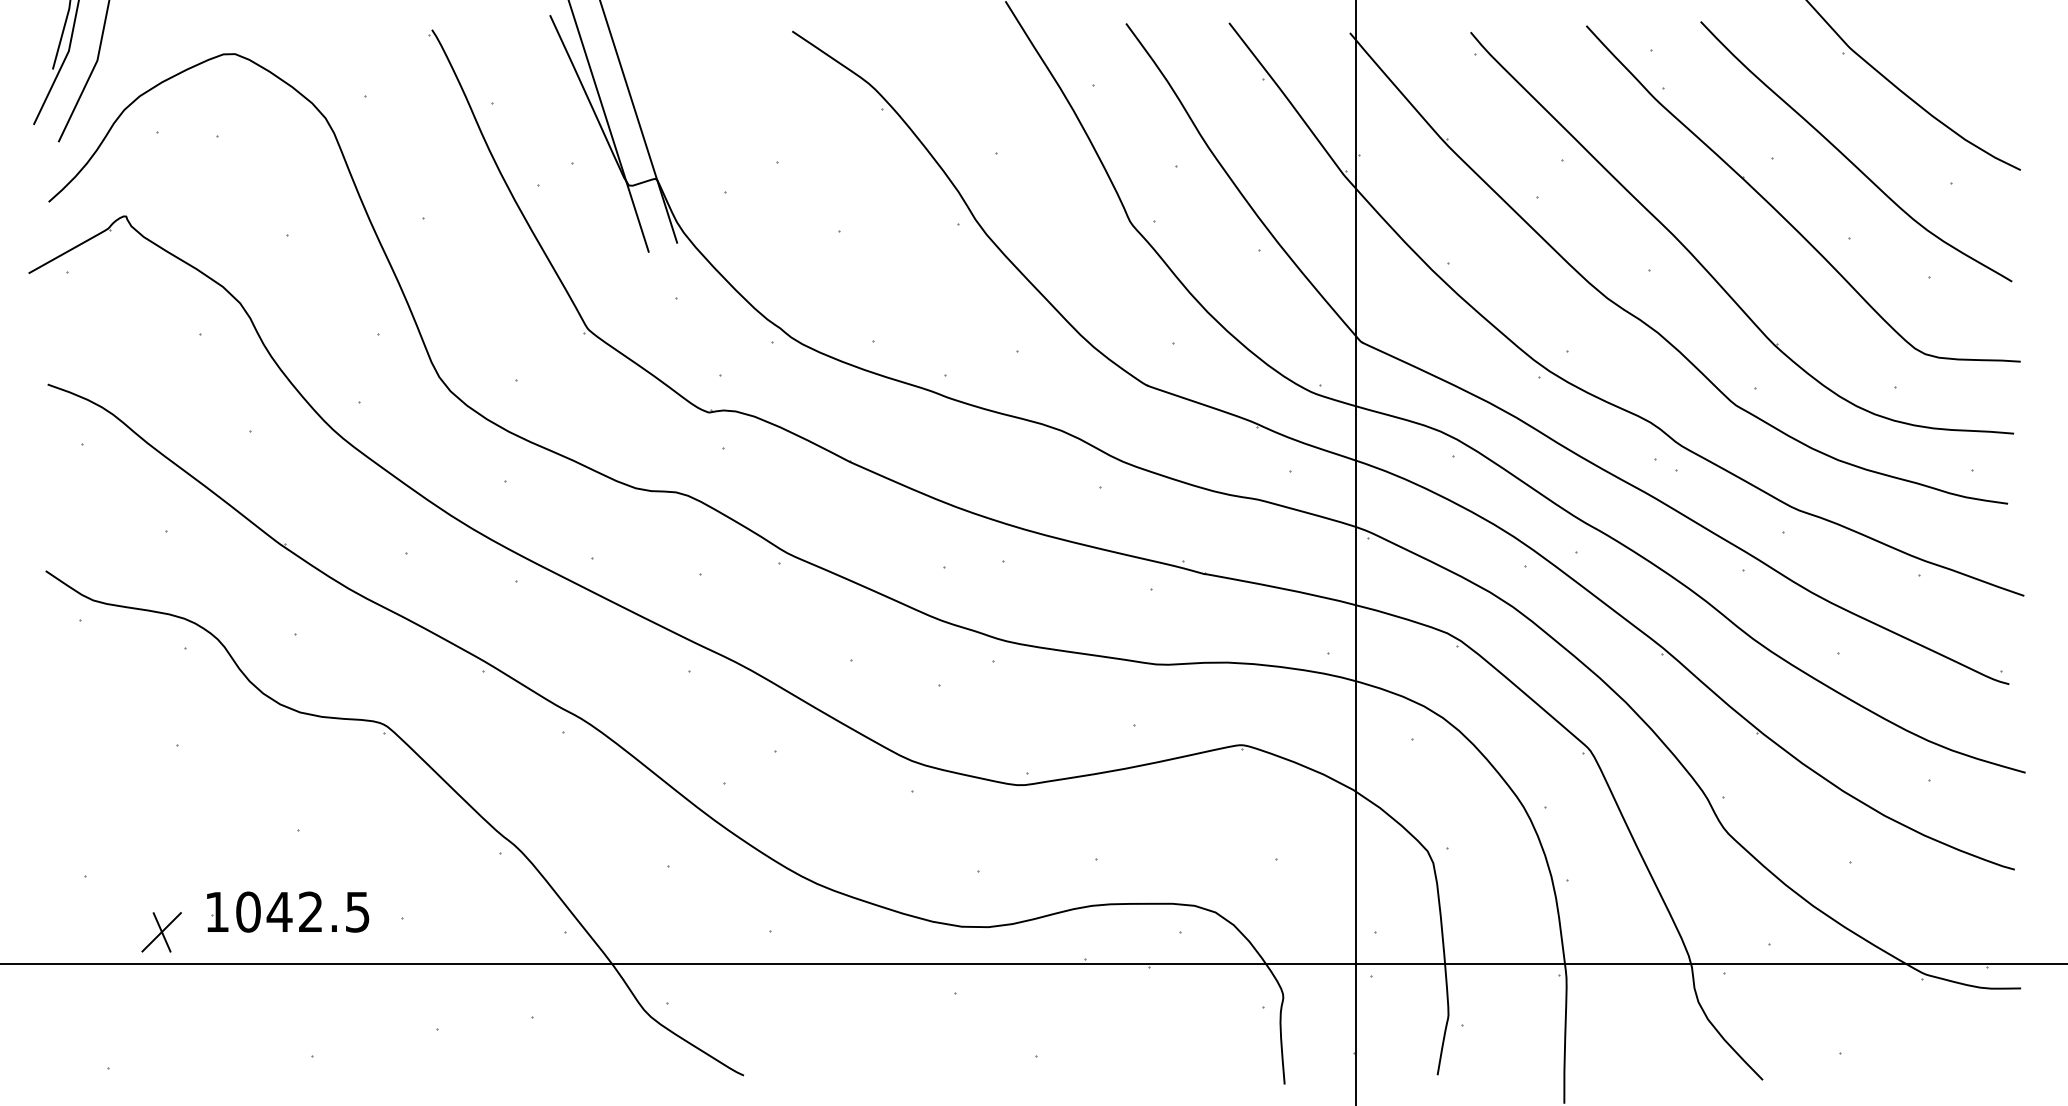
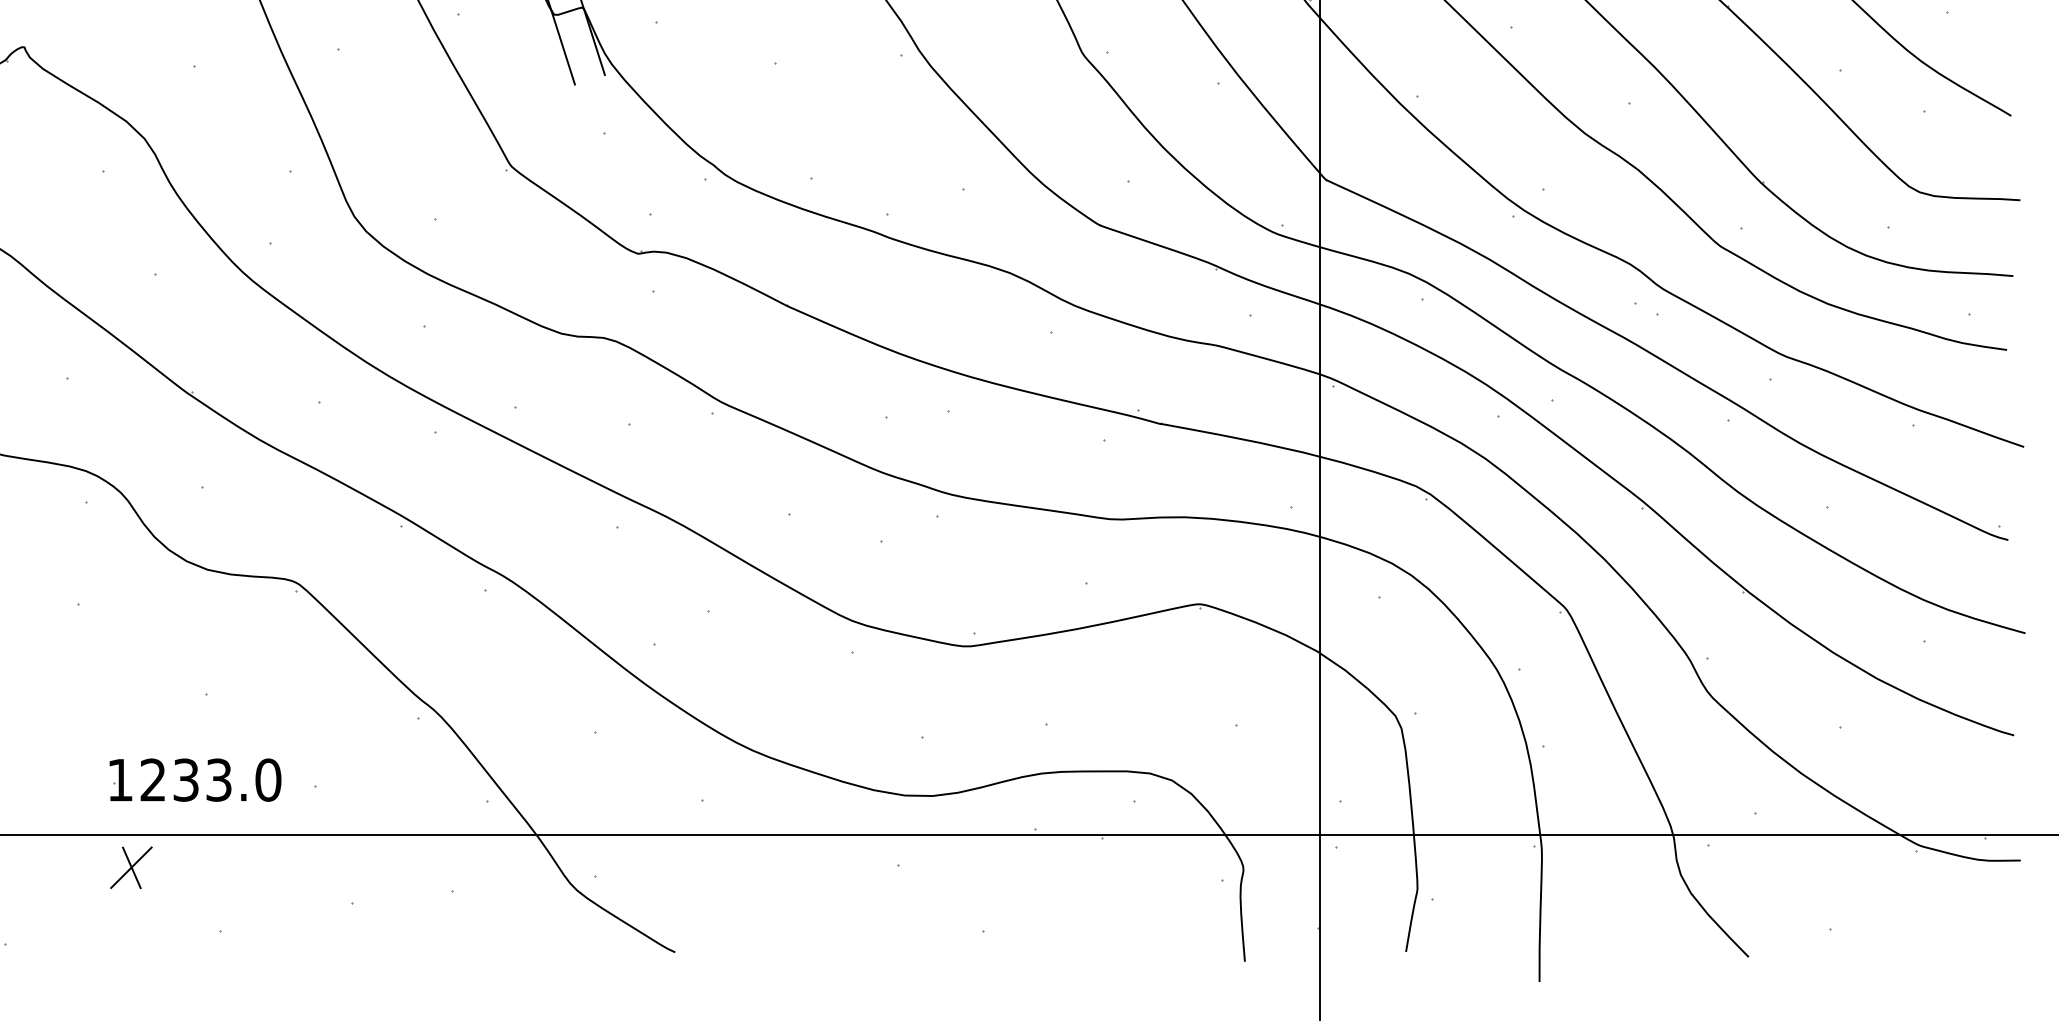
text: (303, 911) -> (211, 779), 1042.5 -> 1233.0
part: (161, 932) -> (131, 867), moved

